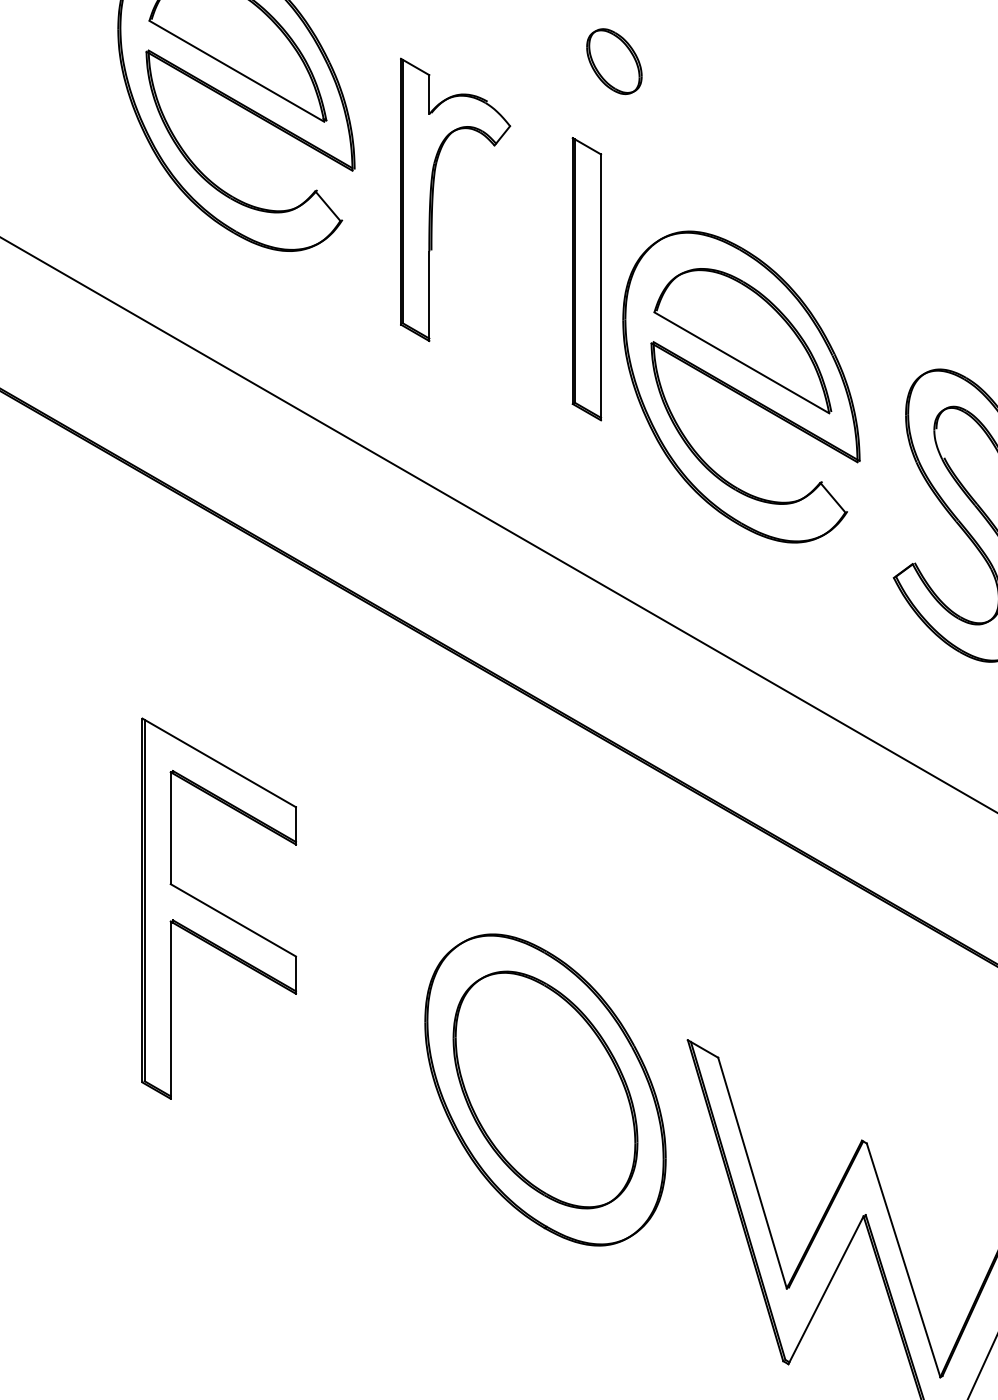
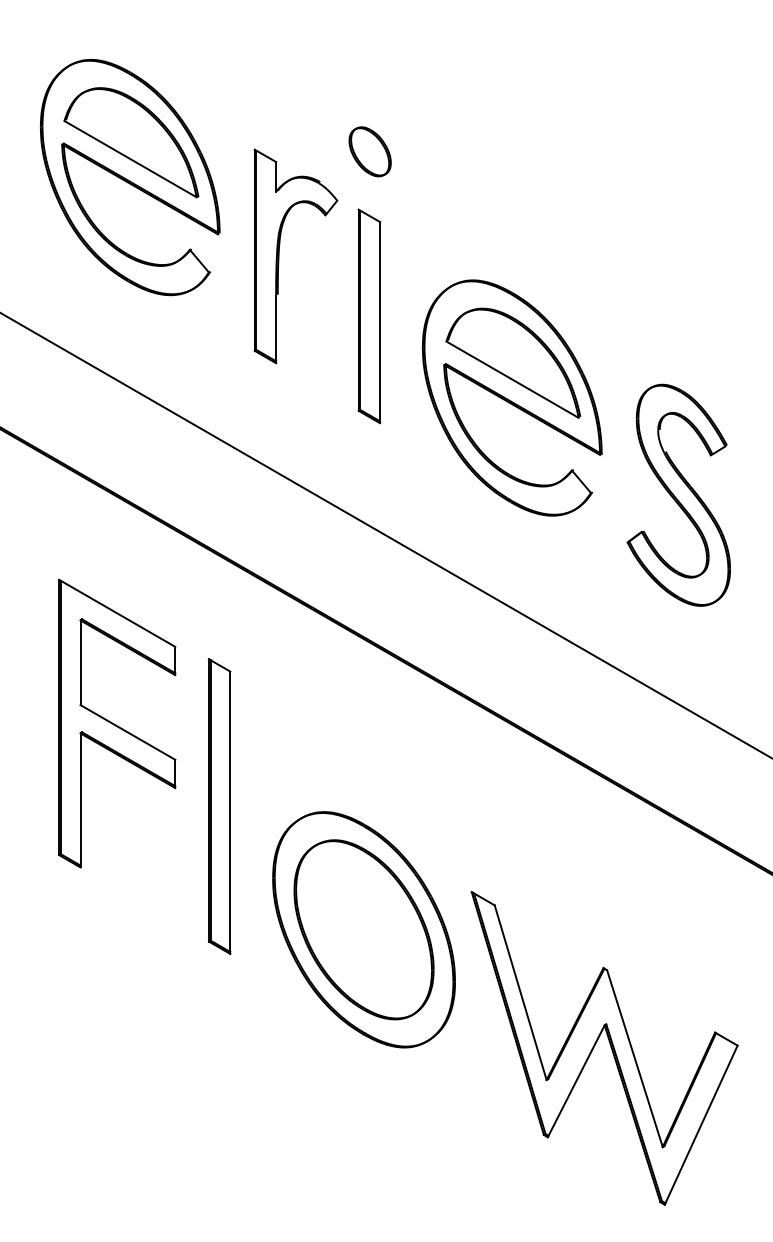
part: (613, 61) -> (369, 151), moved
part: (587, 279) -> (369, 316), moved
part: (219, 908) -> (117, 723), moved
part: (354, 927) -> (219, 806), added

